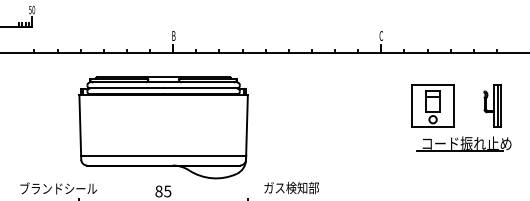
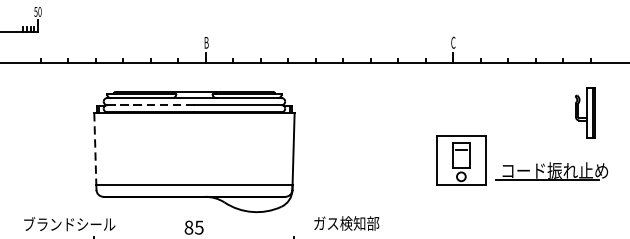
line: (126, 88) -> (150, 105), solid -> dashed
part: (432, 105) -> (460, 159), moved
part: (492, 105) -> (585, 112), moved
line: (80, 125) -> (95, 149), solid -> dashed

